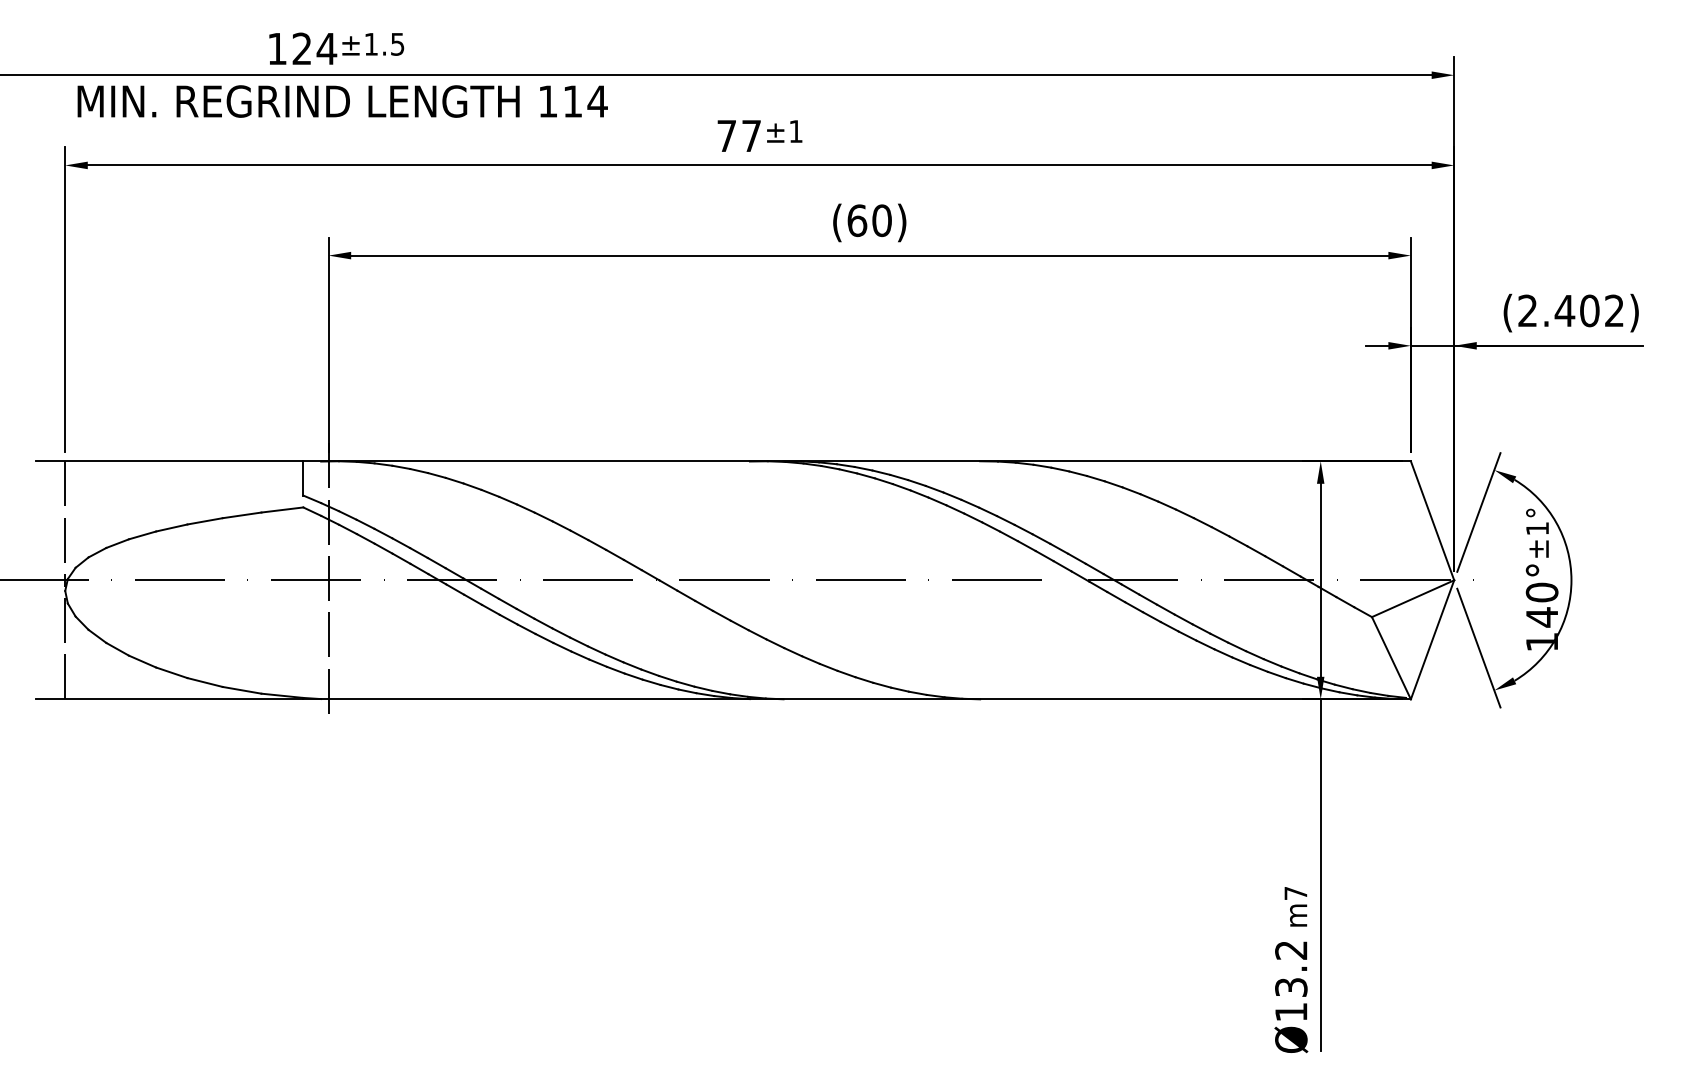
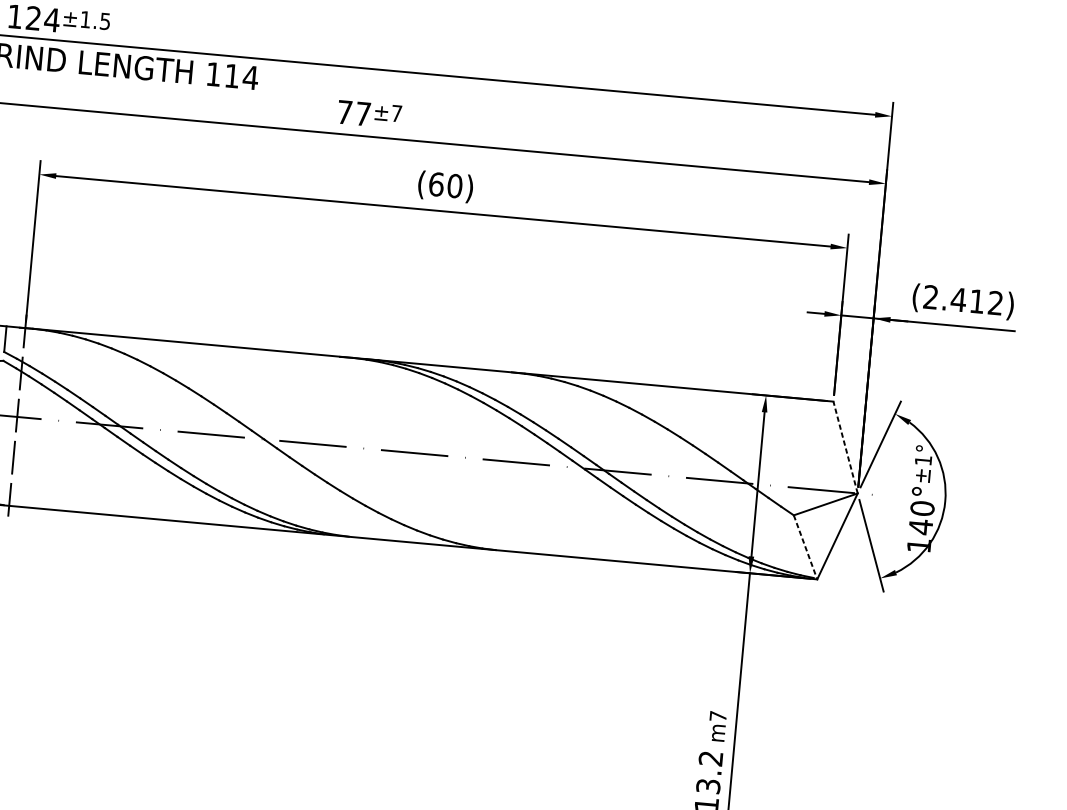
text: (795, 131) -> (396, 113), ±1 -> ±7
text: (1589, 310) -> (977, 301), (2.402) -> (2.412)
line: (1432, 520) -> (845, 447), solid -> dashed
line: (1391, 658) -> (805, 547), solid -> dashed

